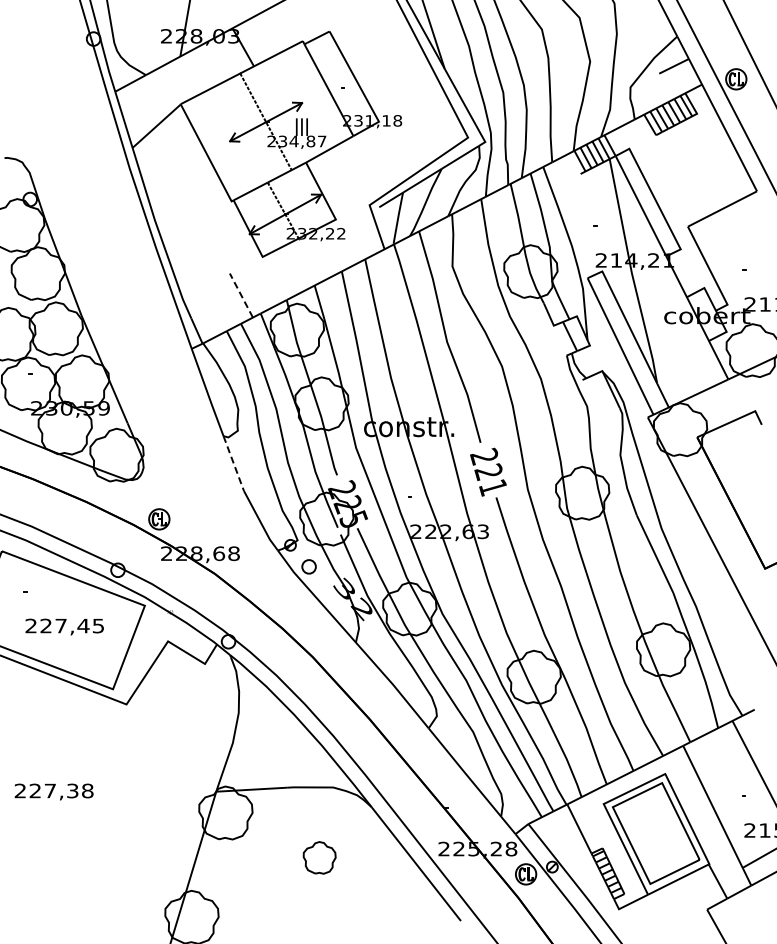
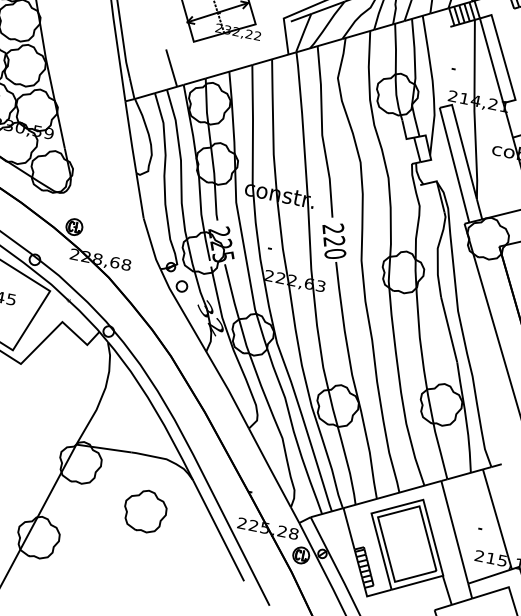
line: (241, 295) -> (171, 68), dashed -> solid
line: (233, 464) -> (139, 196), dashed -> solid
text: (492, 487) -> (334, 253), 221 -> 220
part: (319, 857) -> (145, 510), size x1.67

